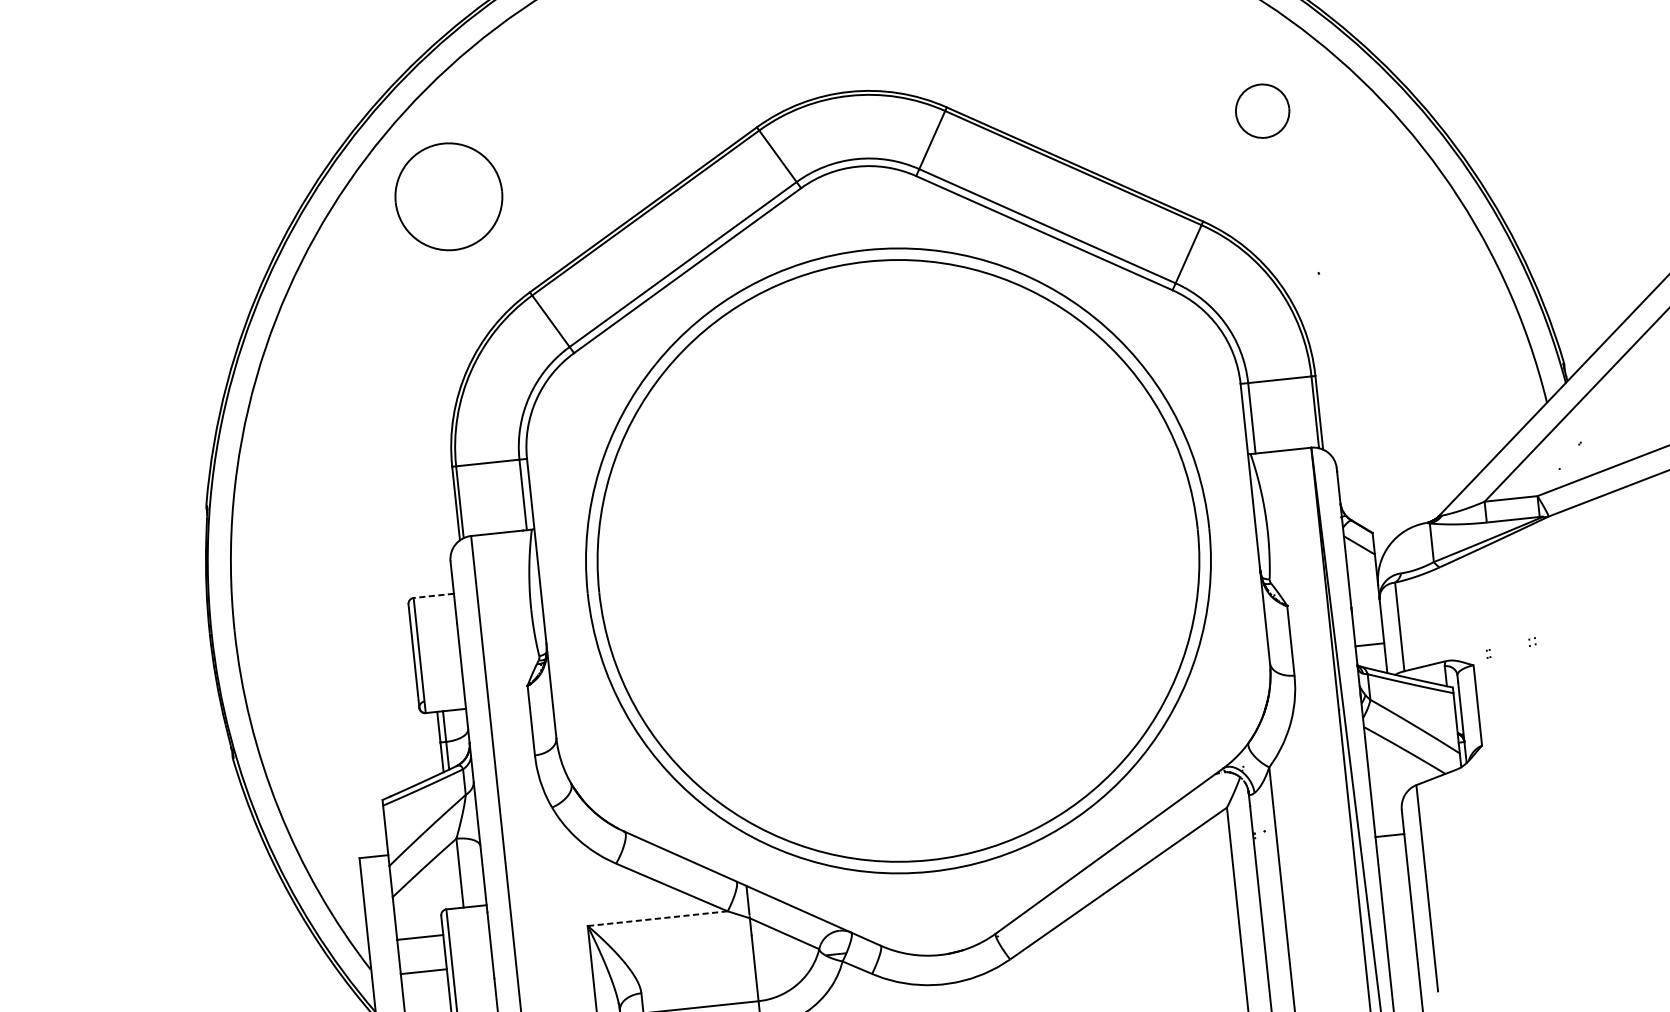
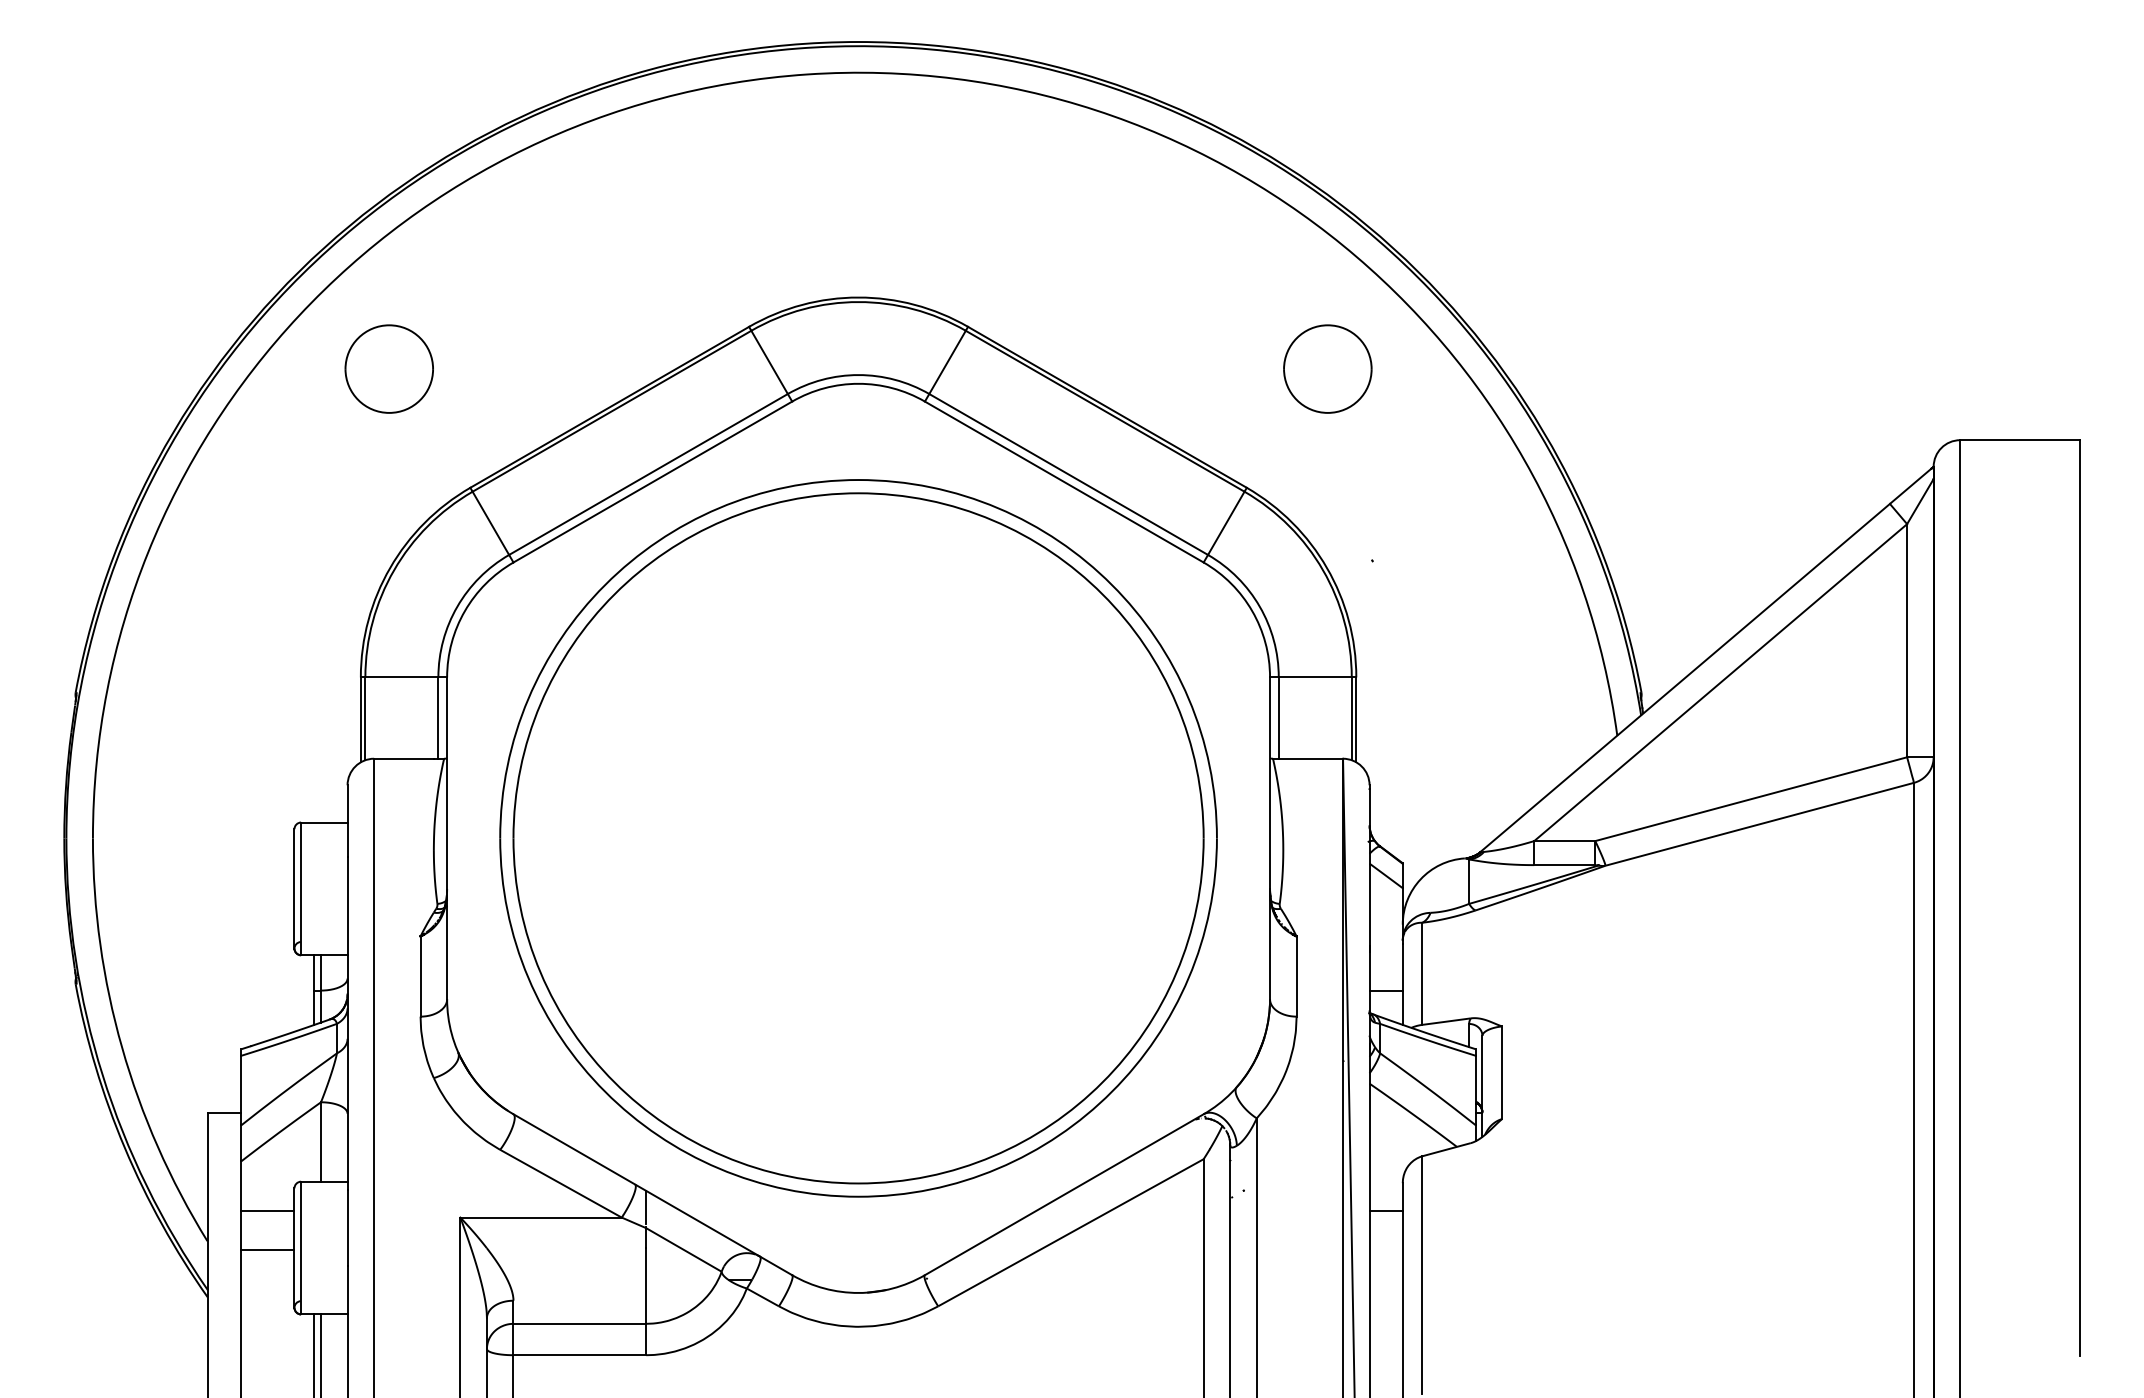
part: (1262, 110) -> (1327, 368), size x1.43
part: (448, 196) -> (388, 368), size x0.71
line: (433, 595) -> (323, 822), dashed -> solid
line: (658, 918) -> (541, 1217), dashed -> solid

